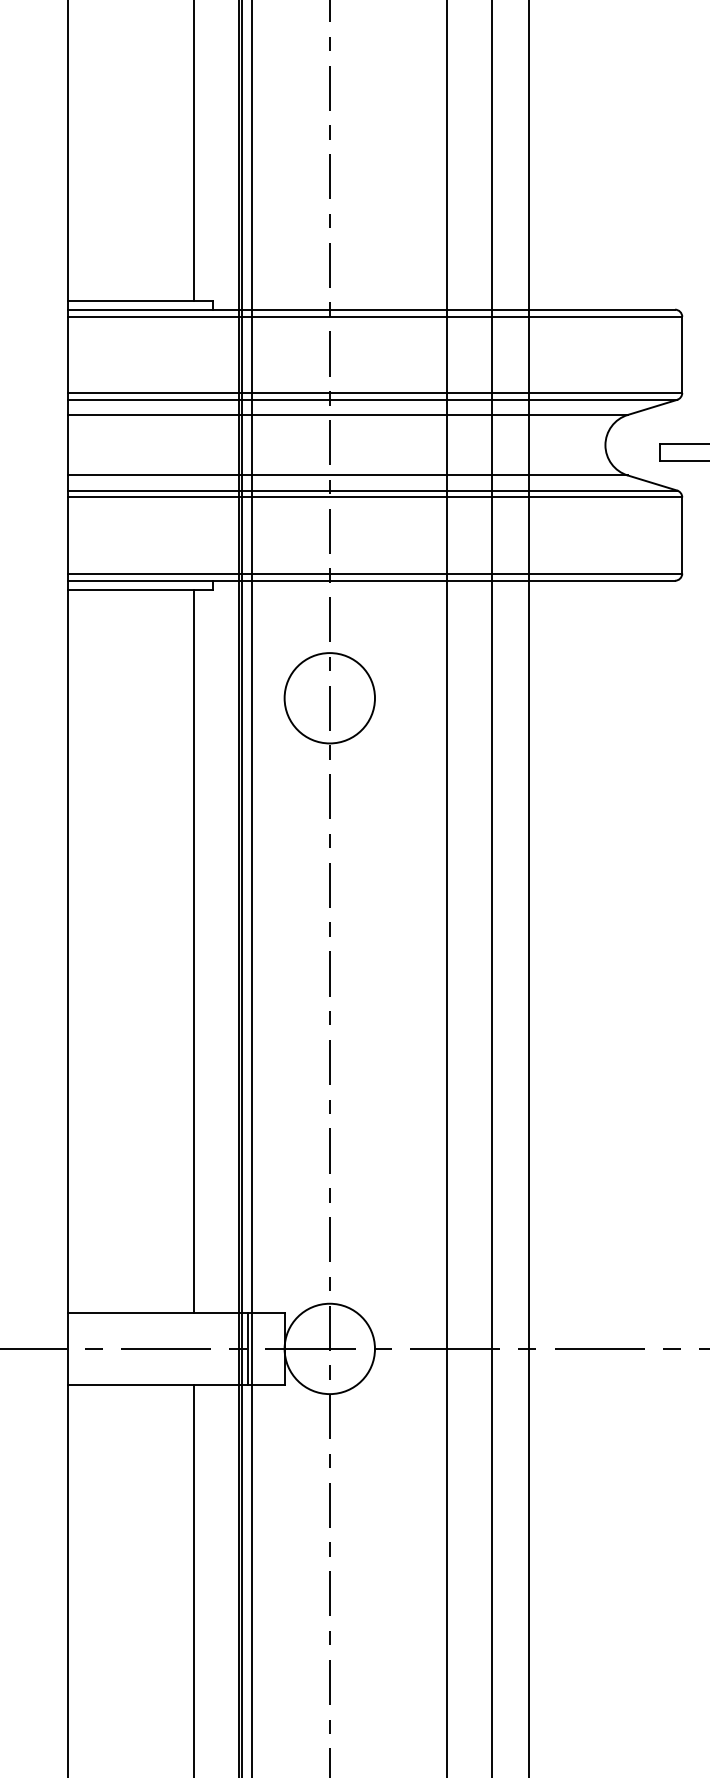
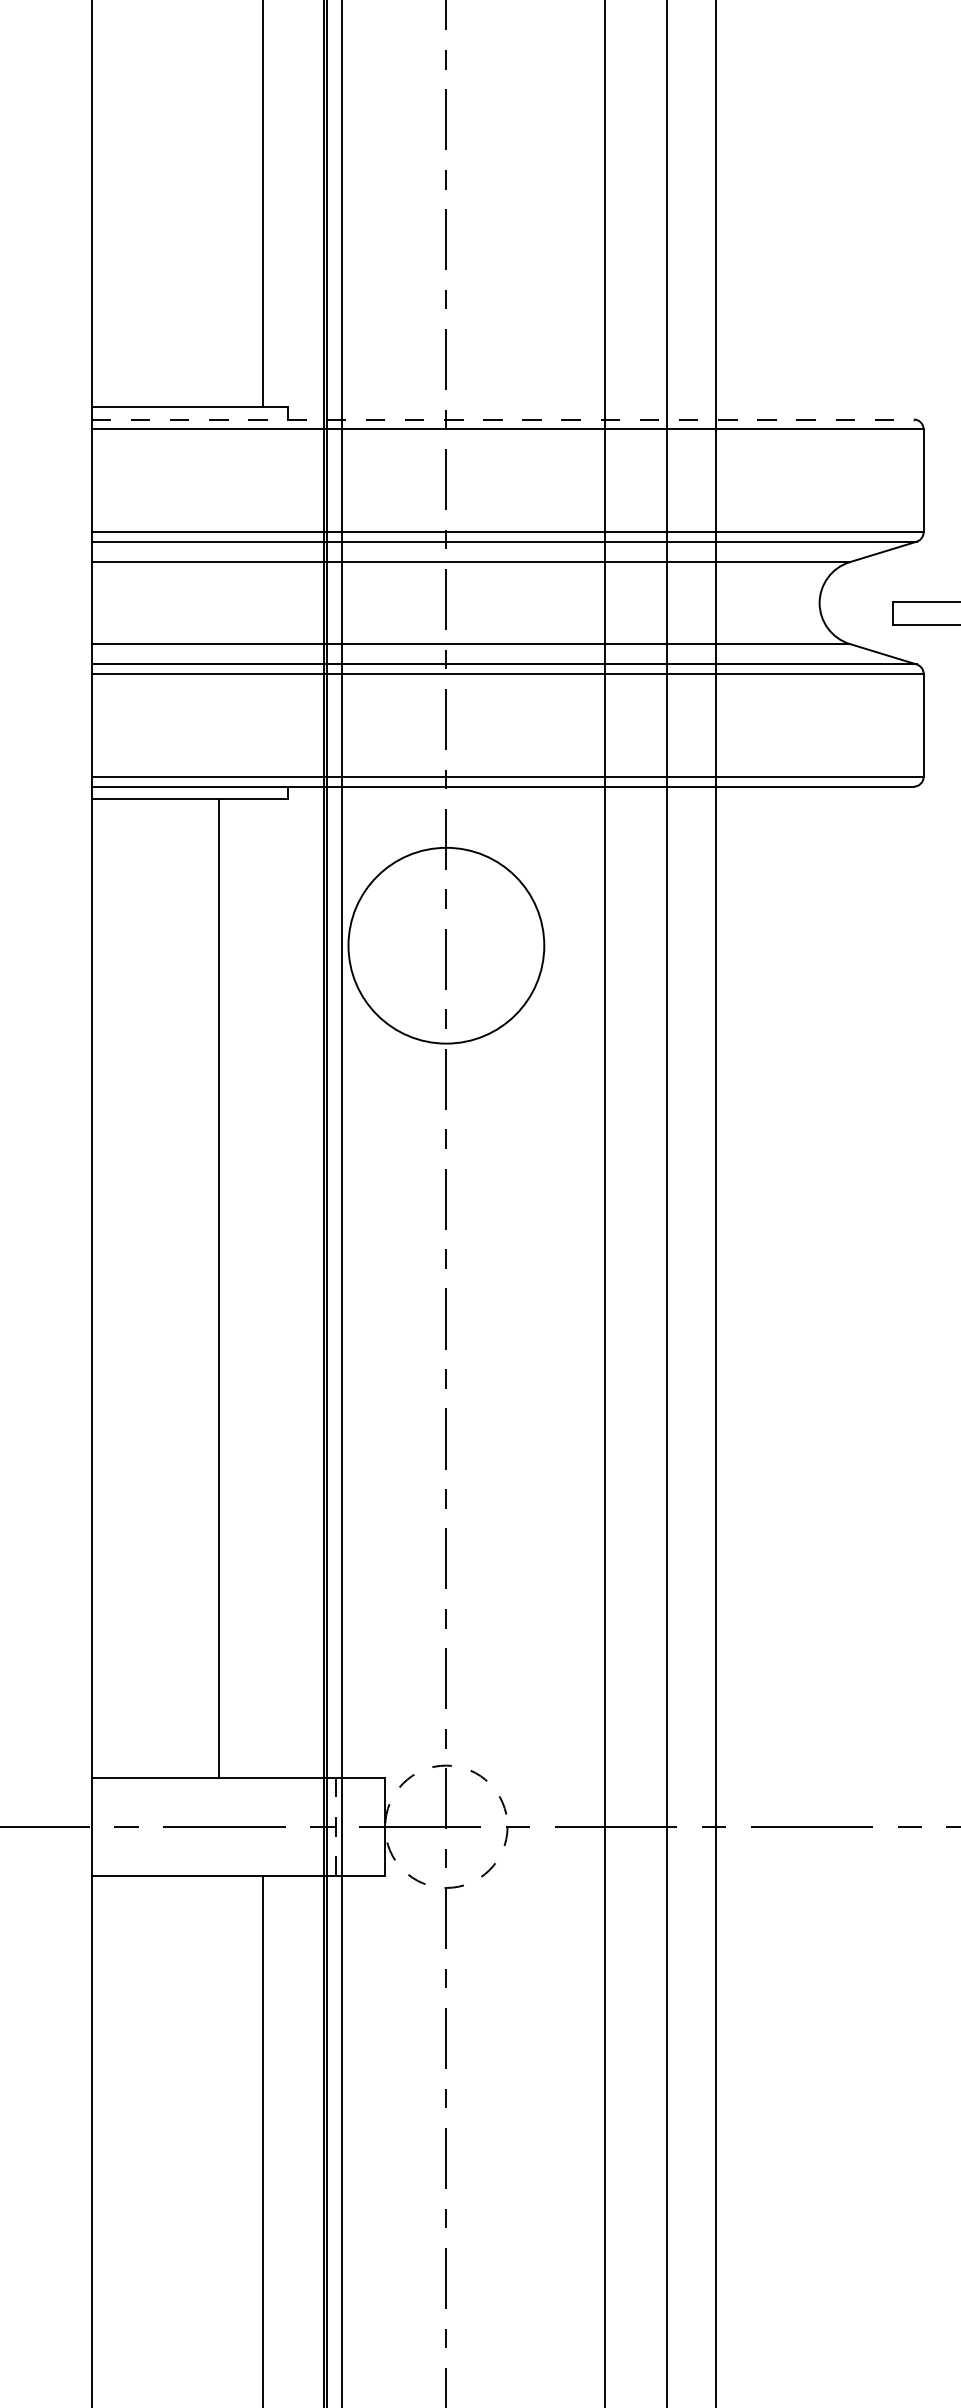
line: (371, 309) -> (503, 419), solid -> dashed
circle: (329, 698) -> (446, 945), size x1.6
line: (194, 950) -> (218, 1287), moved
line: (248, 1348) -> (336, 1826), solid -> dashed
circle: (329, 1348) -> (446, 1826), solid -> dashed

